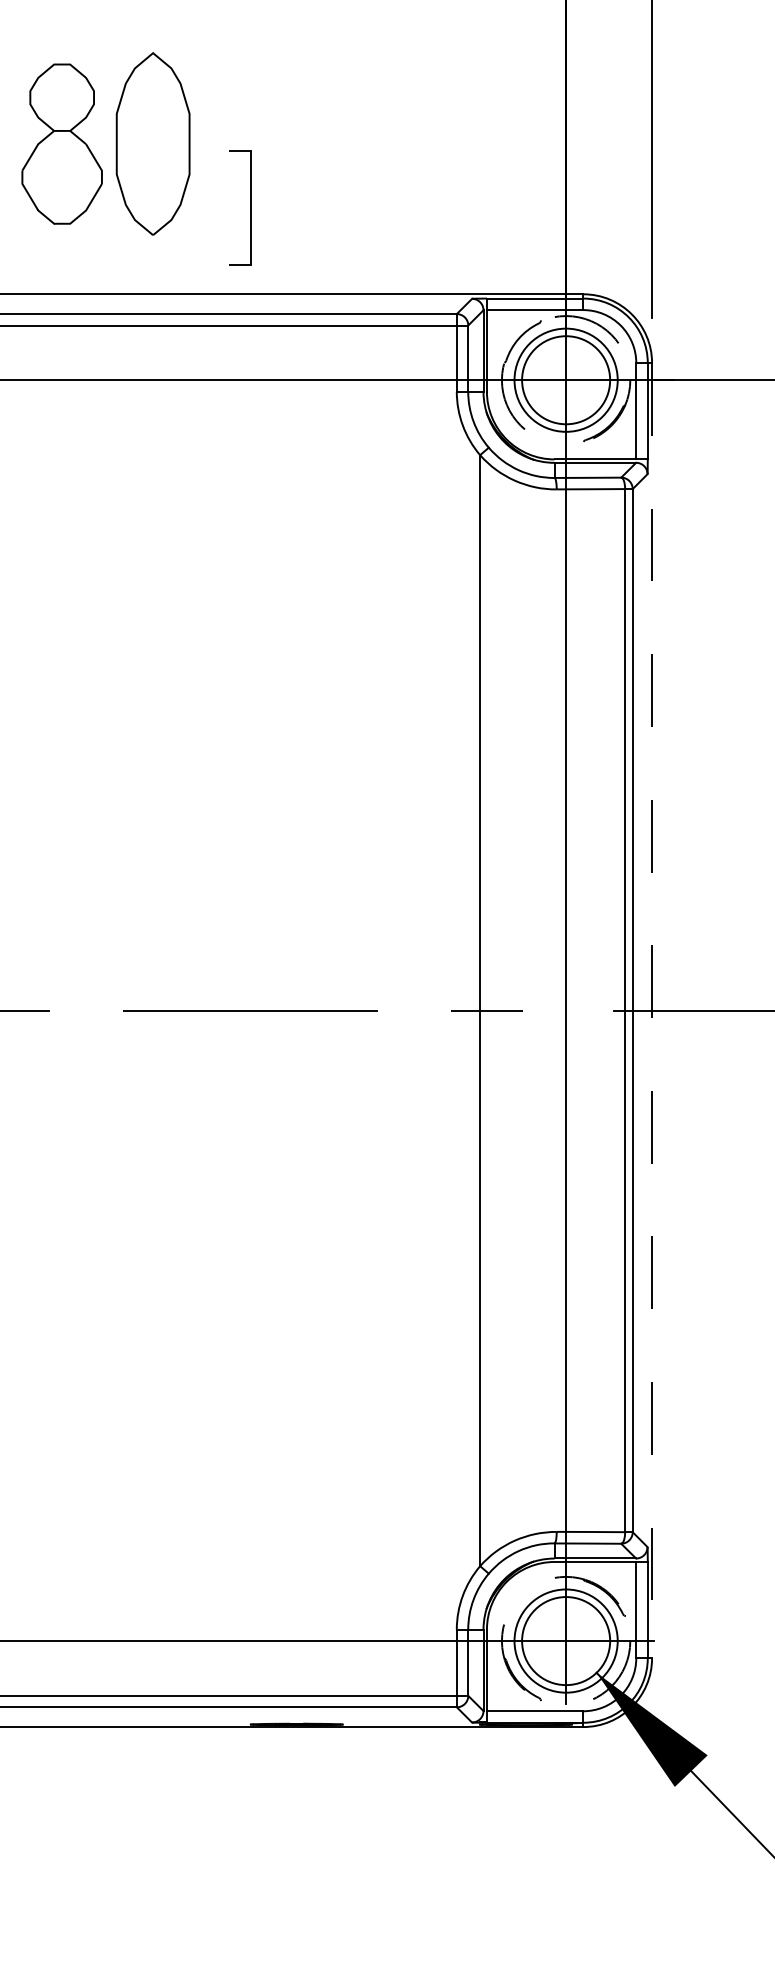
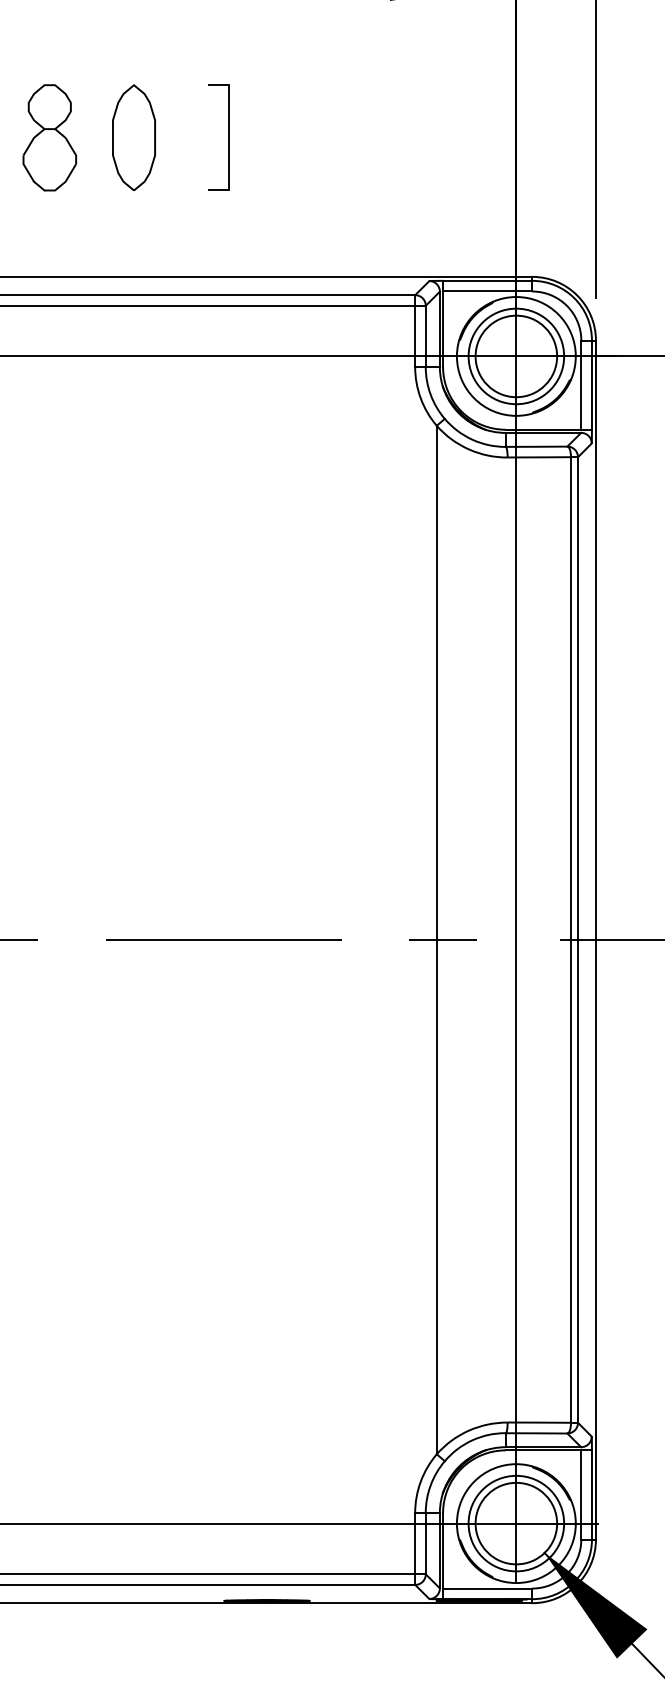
part: (61, 143) -> (49, 137), size x0.71
part: (152, 143) -> (133, 137), size x0.62
line: (250, 207) -> (227, 137), moved
circle: (565, 380) -> (515, 356), dashed -> solid
line: (652, 1010) -> (596, 939), dashed -> solid
circle: (565, 1640) -> (515, 1523), dashed -> solid

